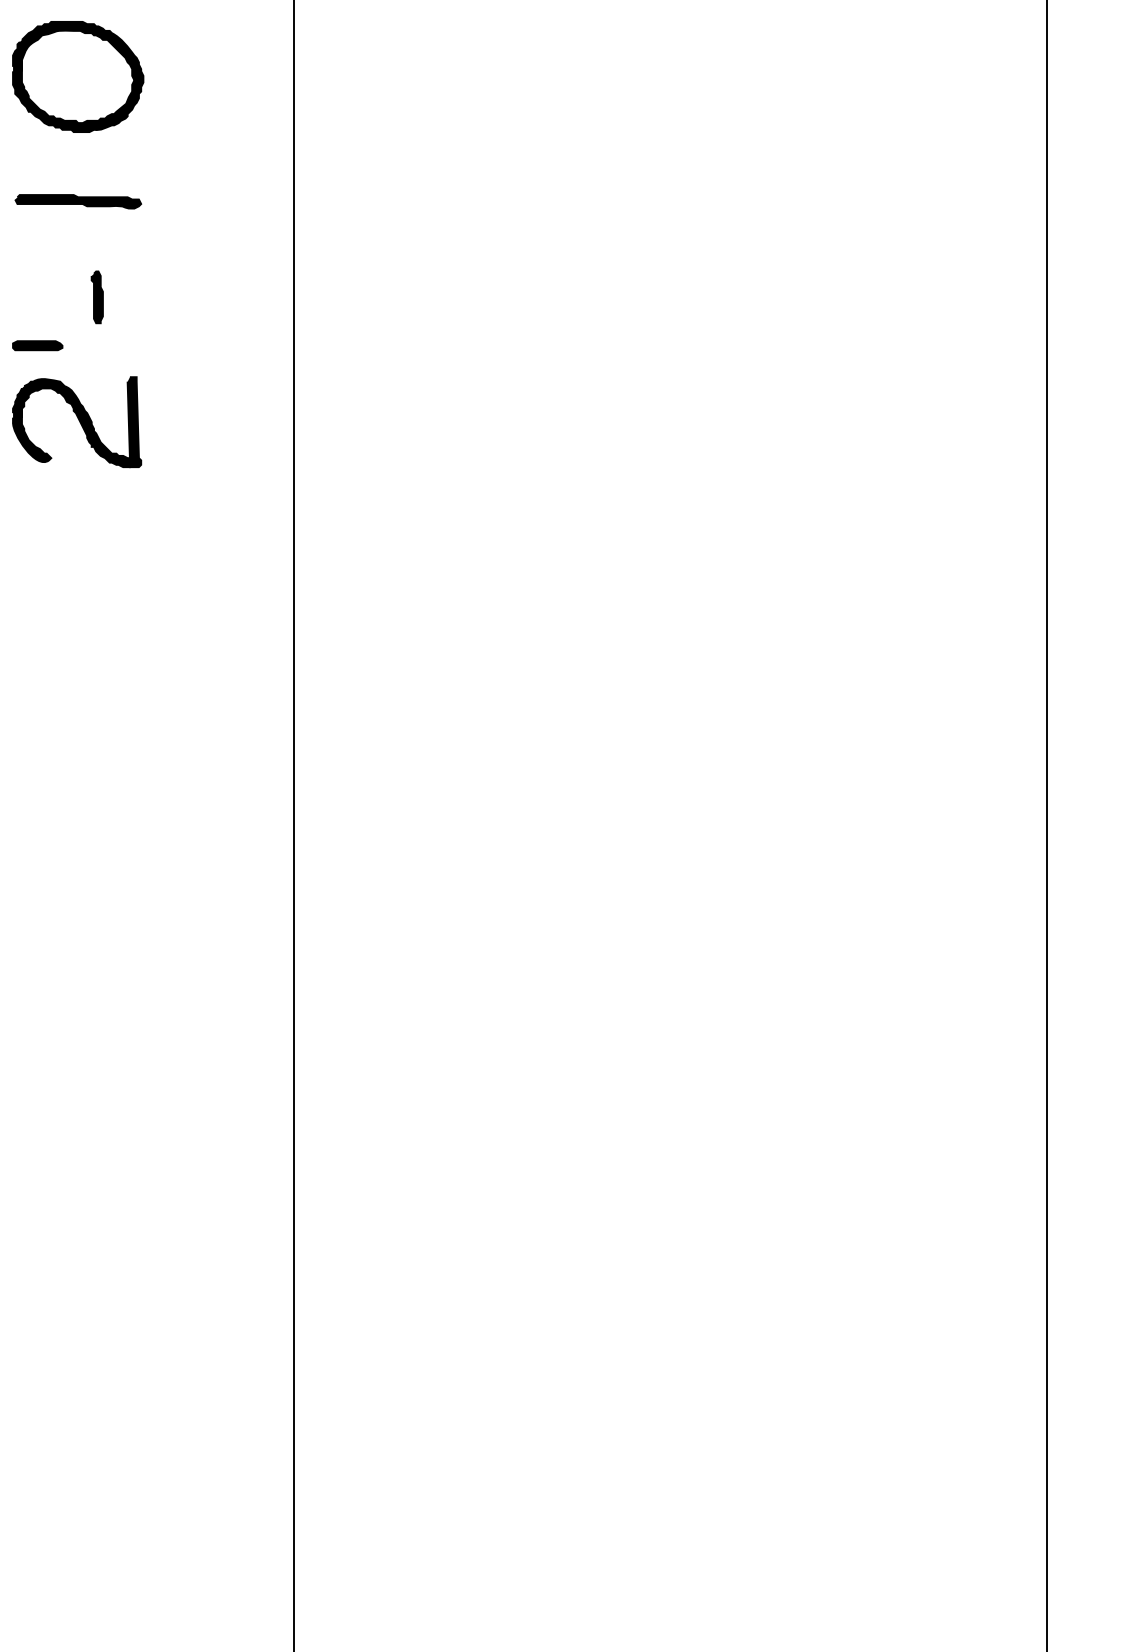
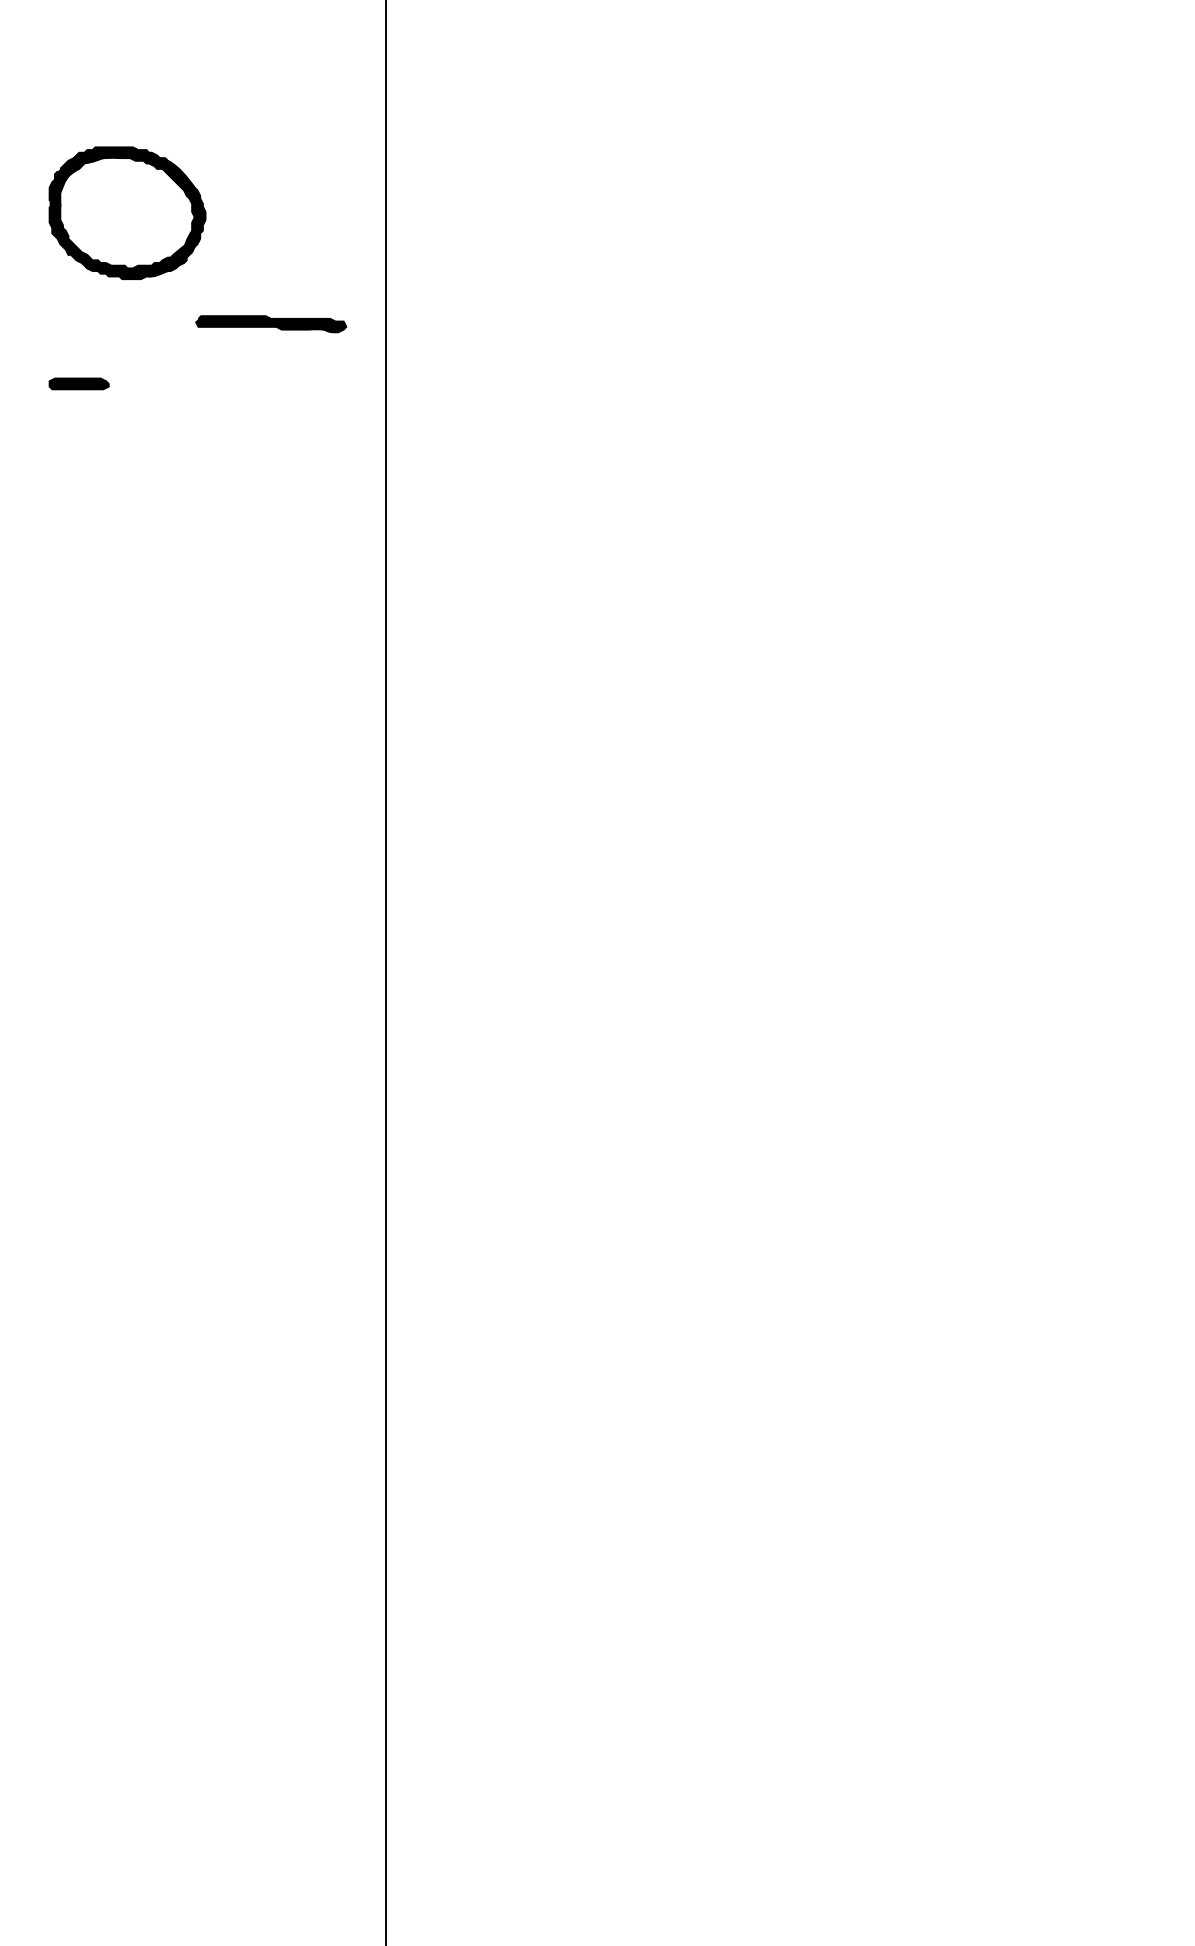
part: (78, 76) -> (127, 212), moved
part: (78, 201) -> (271, 323), moved
part: (96, 297) -> (149, 421), removed
part: (37, 345) -> (78, 383), moved
part: (77, 422) -> (126, 571), removed

